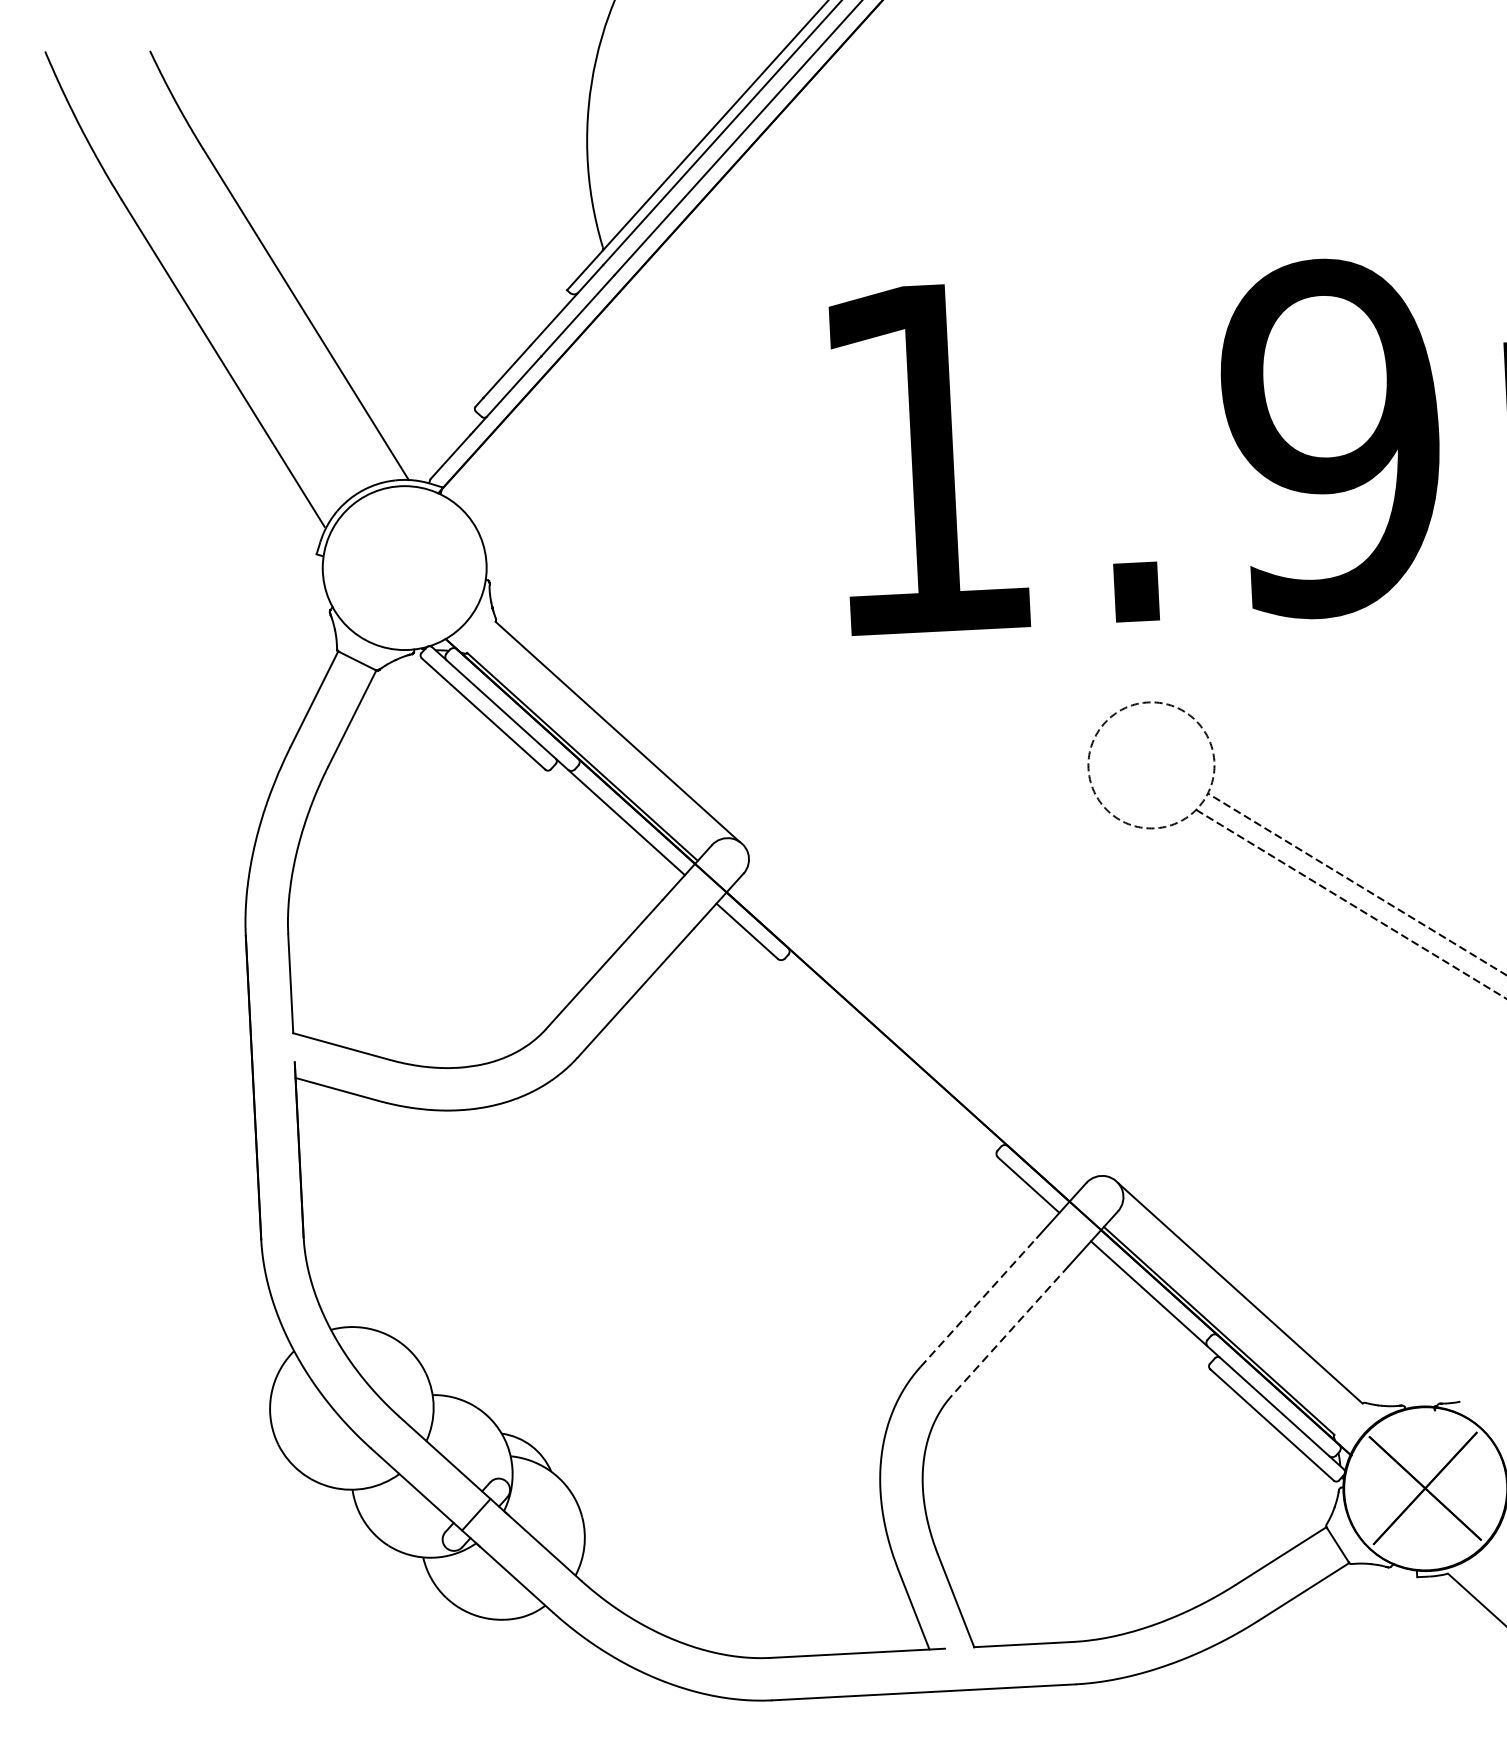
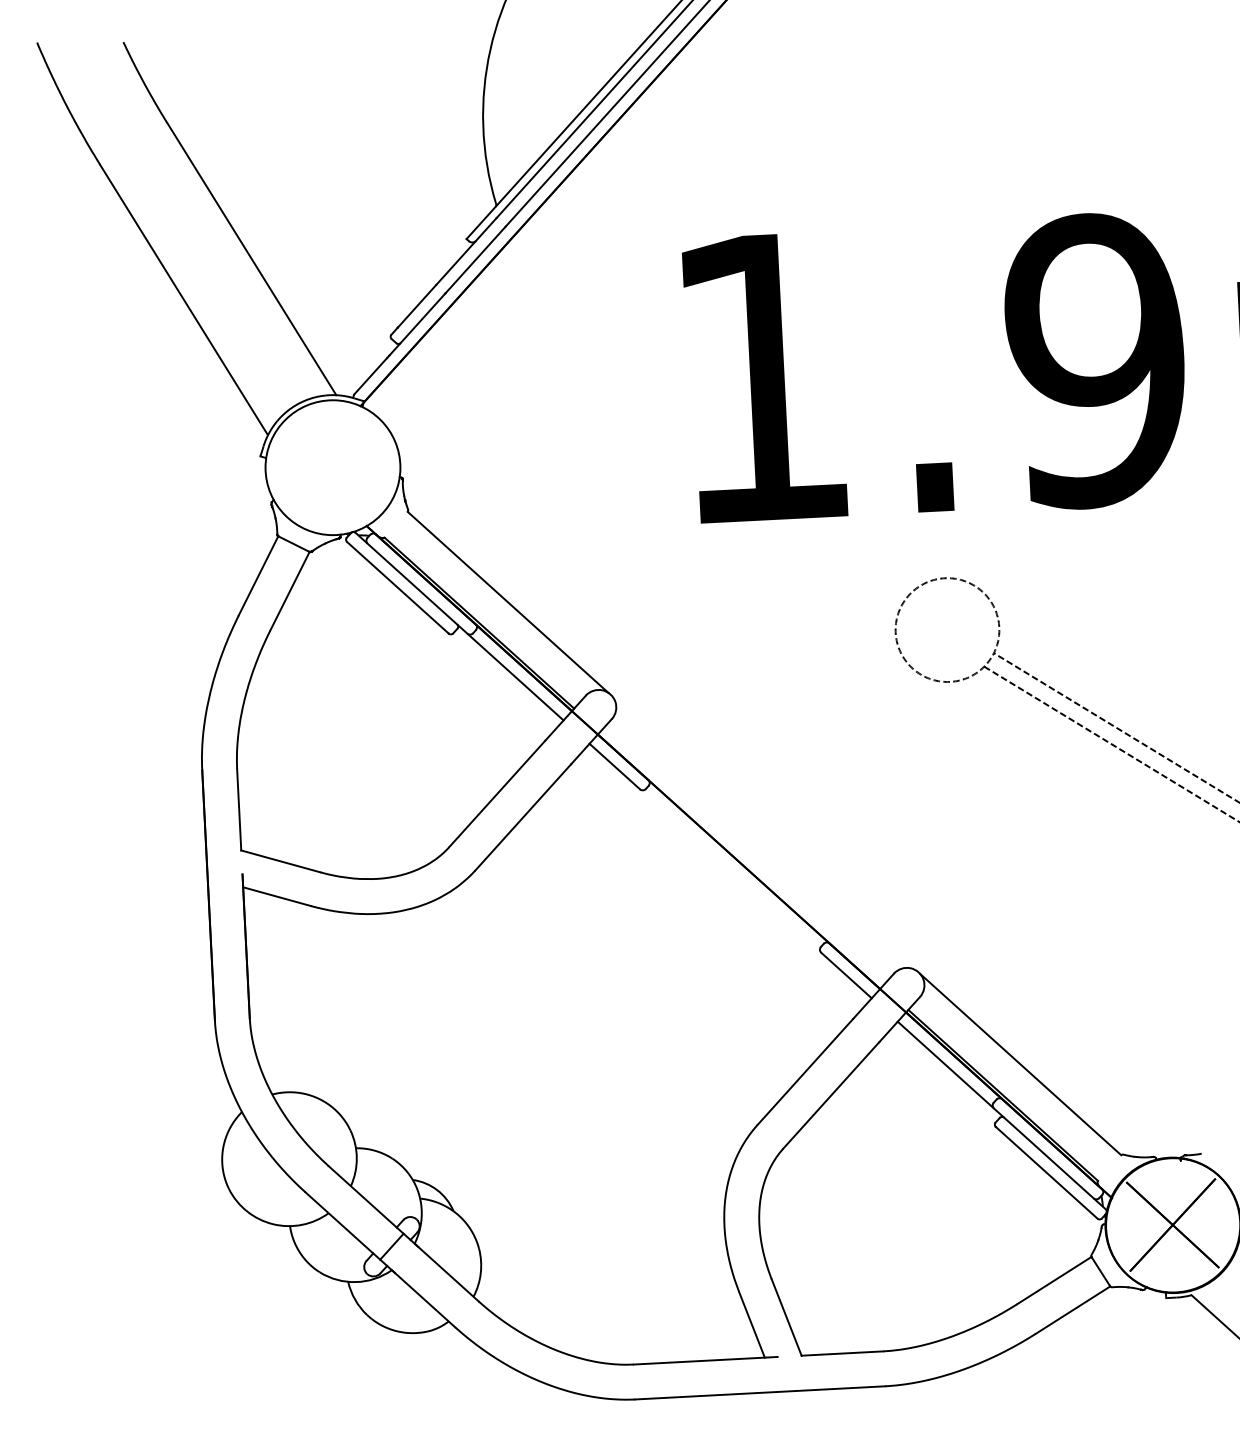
line: (978, 1301) -> (805, 1071), dashed -> solid
line: (1010, 1330) -> (831, 1095), dashed -> solid

